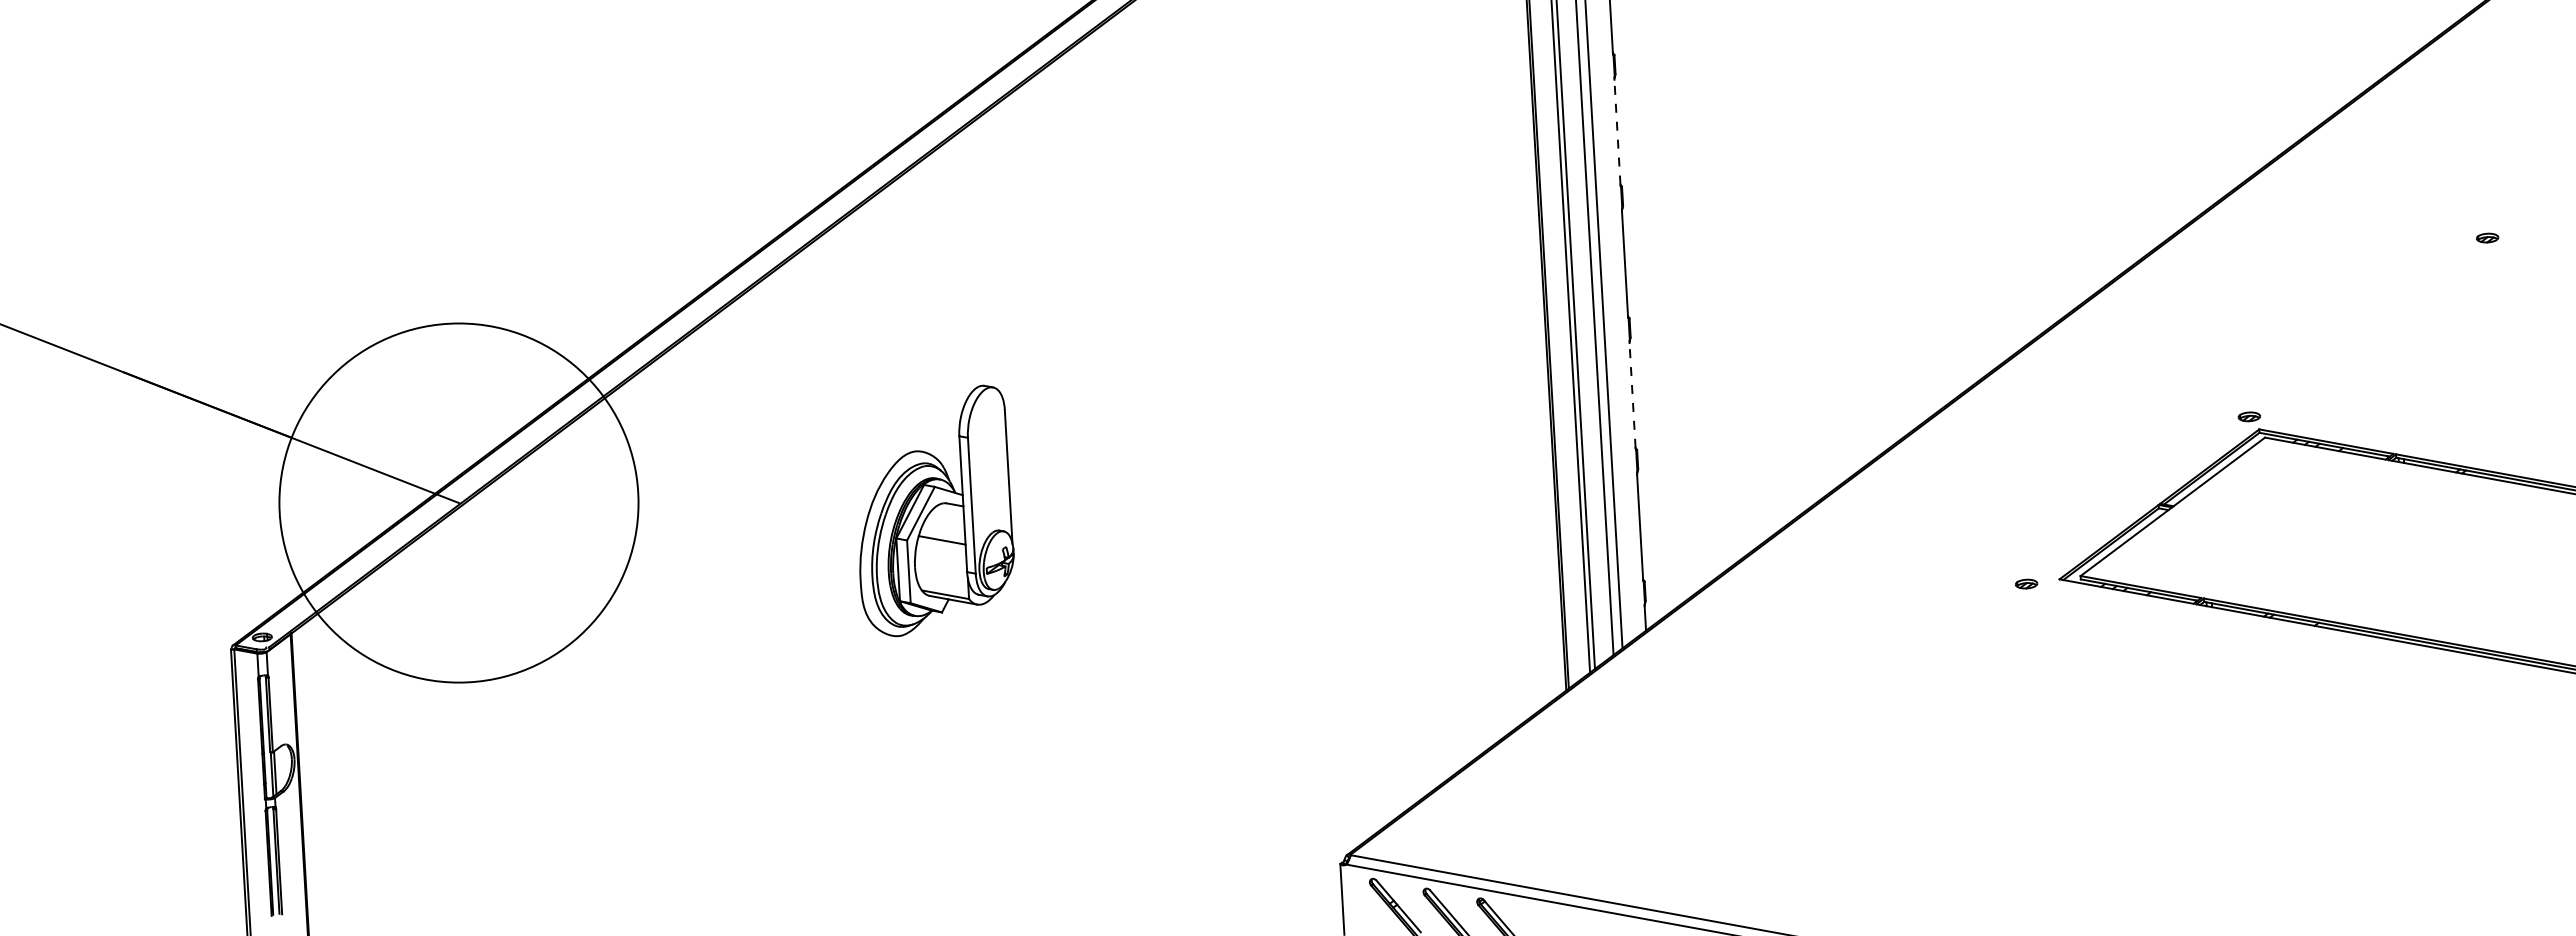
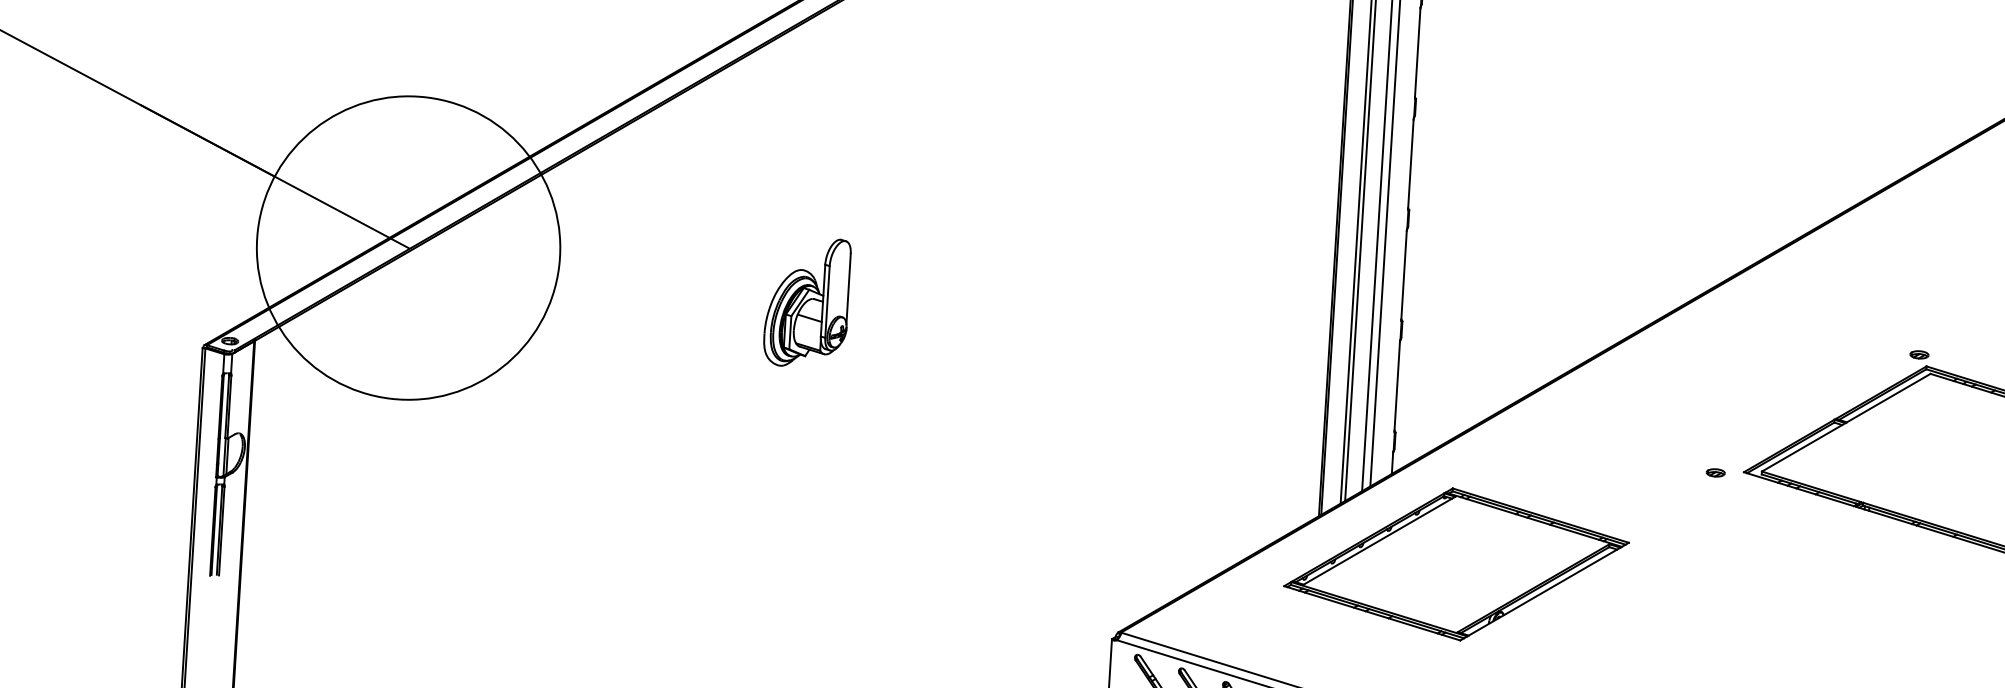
line: (1617, 131) -> (1417, 52), dashed -> solid
line: (1632, 394) -> (1404, 274), dashed -> solid
part: (936, 510) -> (808, 302), size x0.62
part: (1734, 727) -> (1456, 564), added

